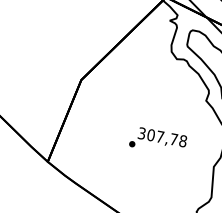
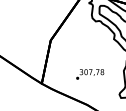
text: (158, 141) -> (90, 74), moved

